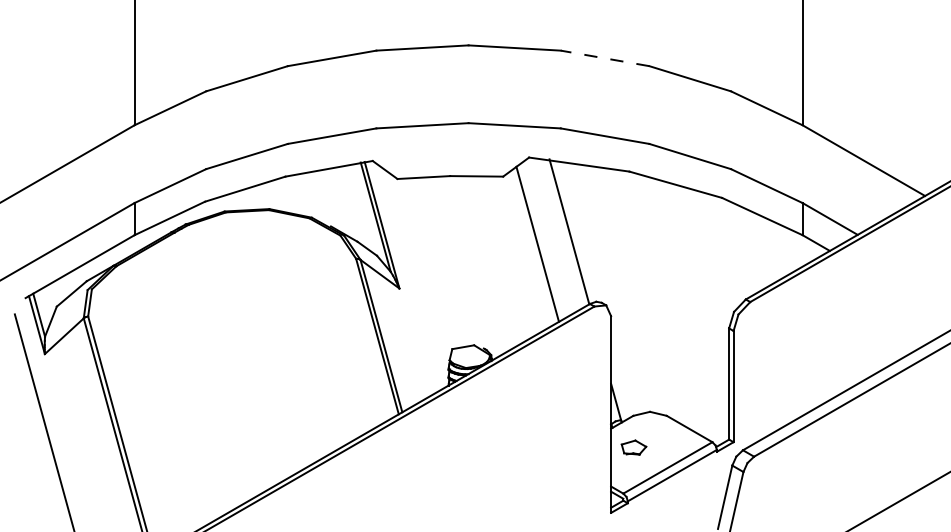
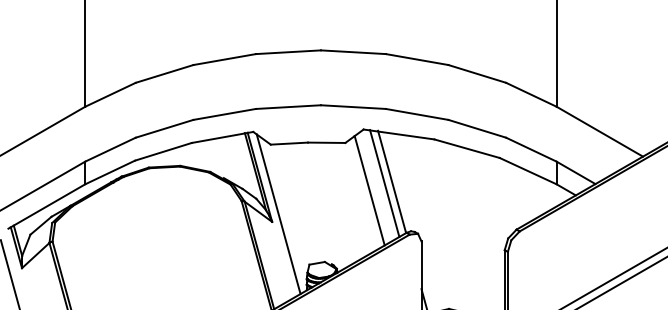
line: (605, 58) -> (417, 59), dashed -> solid
line: (558, 233) -> (384, 183), added
line: (408, 277) -> (278, 214), added

